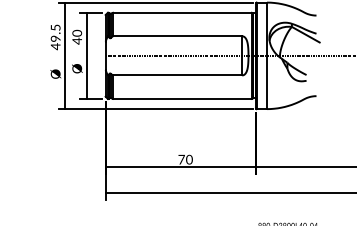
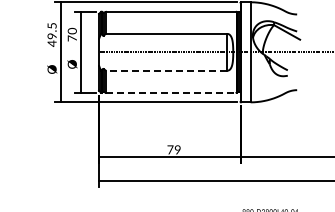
text: (76, 41) -> (71, 38), 40 -> 70
line: (177, 75) -> (166, 70), solid -> dashed
line: (182, 98) -> (171, 92), solid -> dashed
text: (189, 160) -> (177, 150), 70 -> 79

